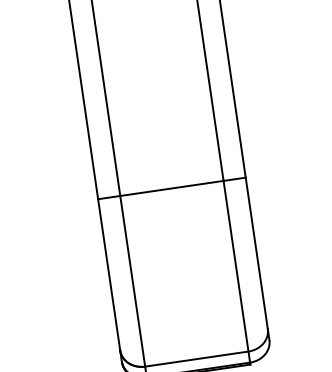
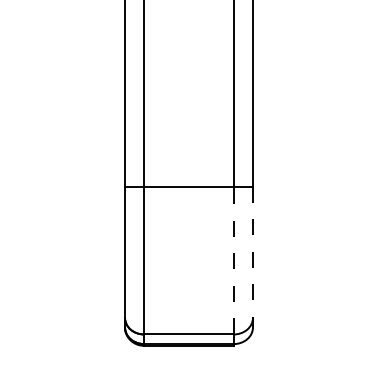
line: (256, 253) -> (252, 252), solid -> dashed
line: (235, 266) -> (233, 260), solid -> dashed

